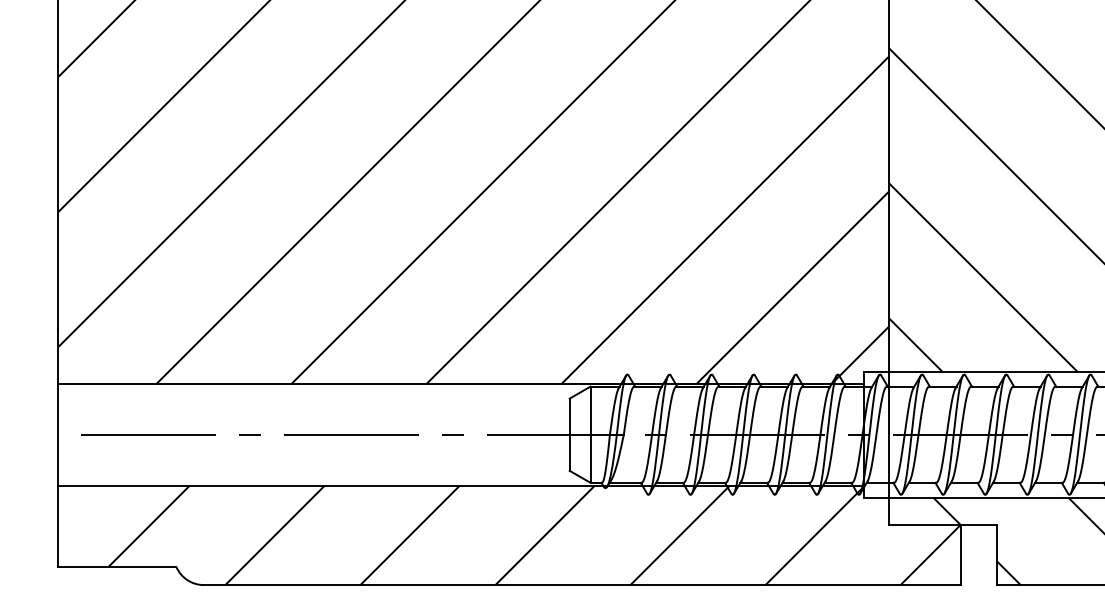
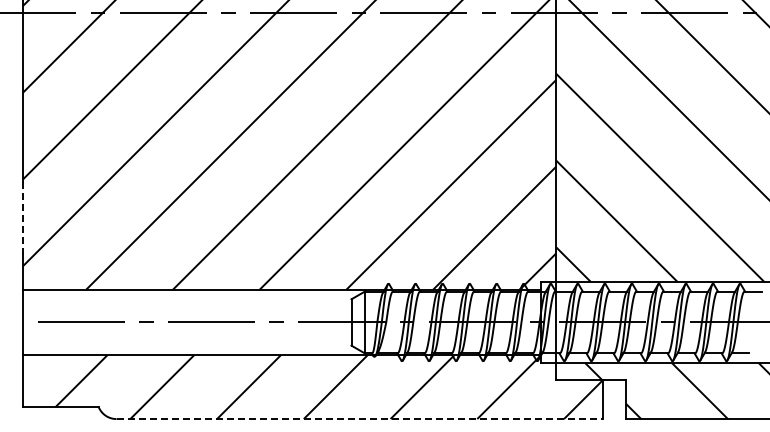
line: (59, 272) -> (23, 218), solid -> dashed
line: (583, 585) -> (360, 419), solid -> dashed

